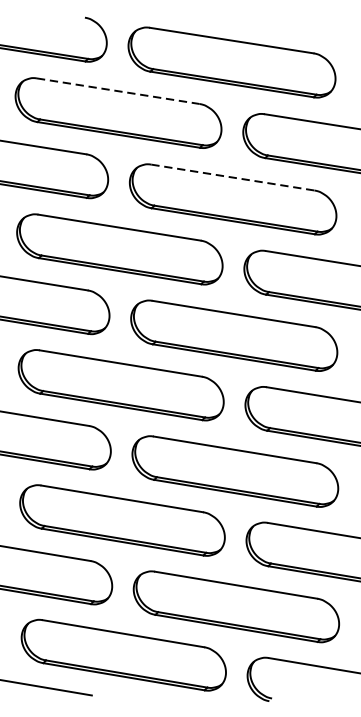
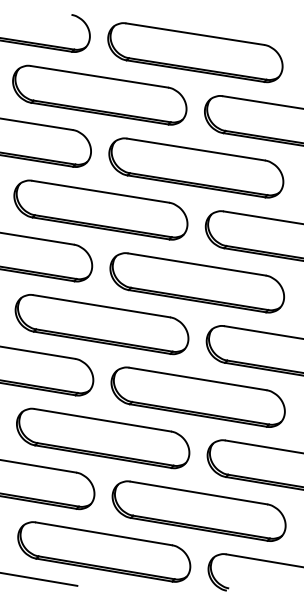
line: (119, 90) -> (100, 76), dashed -> solid
line: (233, 177) -> (196, 149), dashed -> solid

